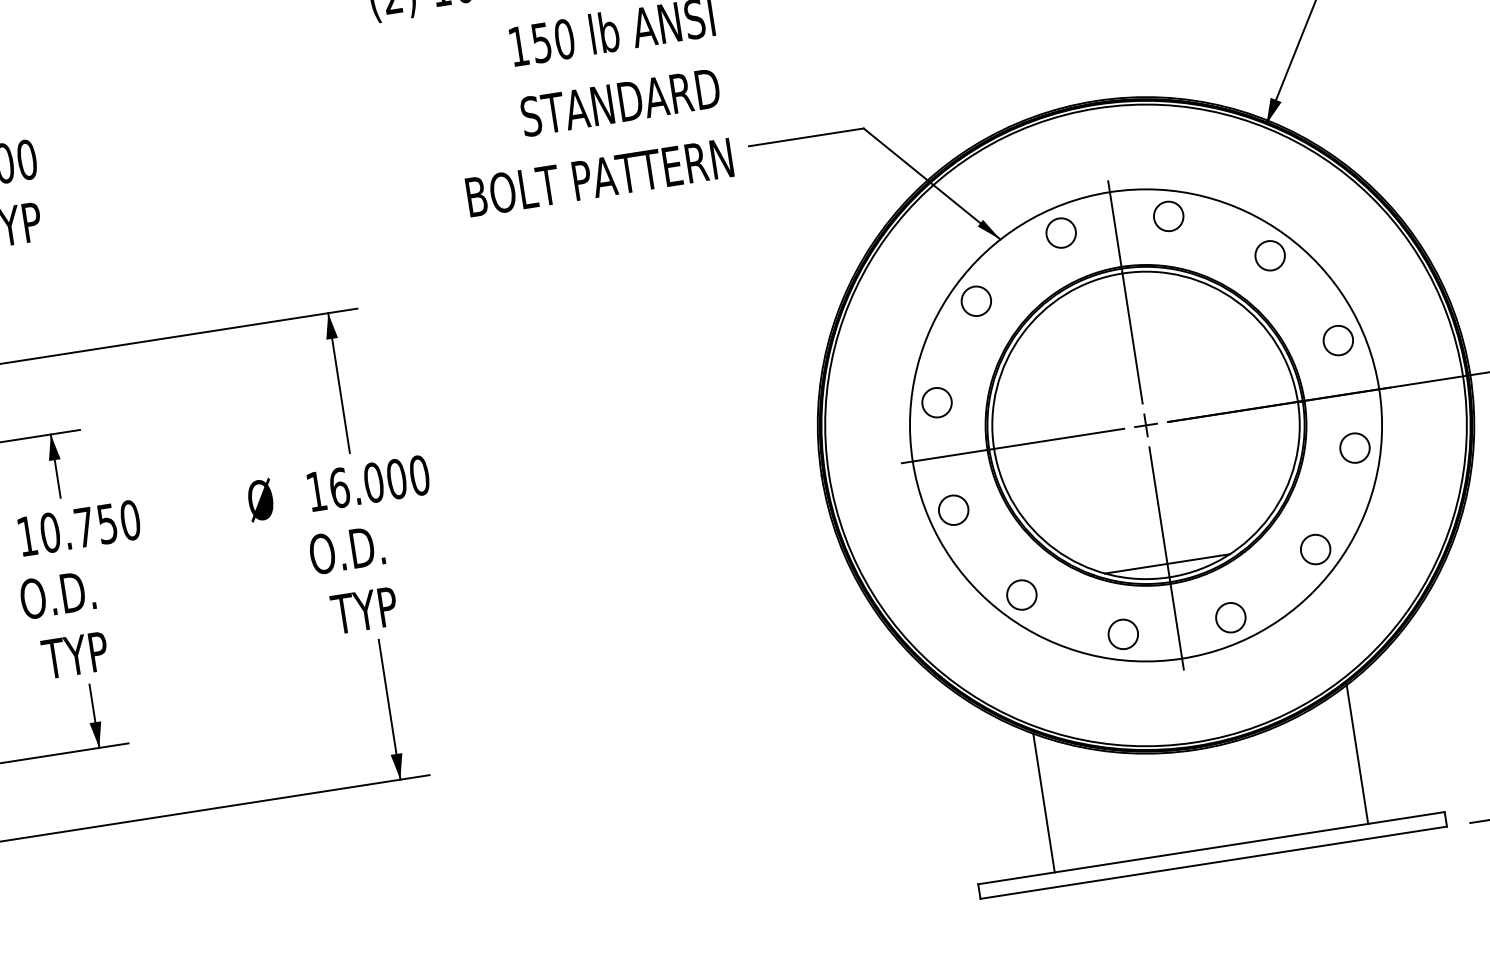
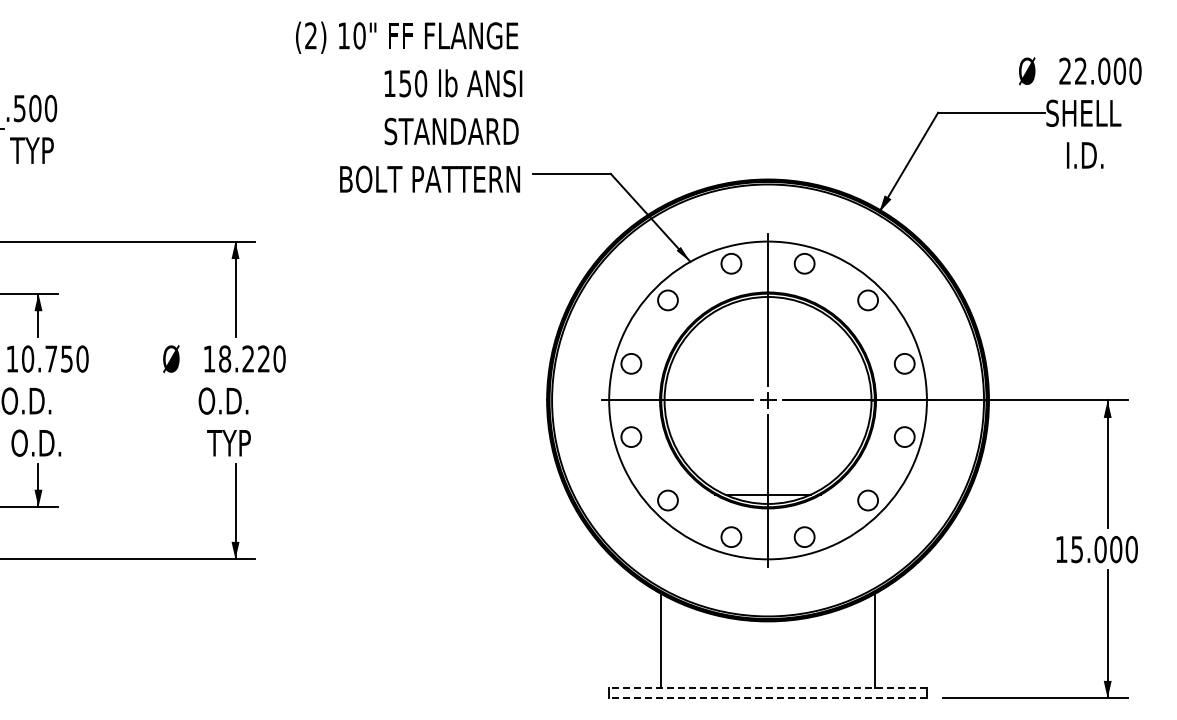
text: (367, 482) -> (244, 358), 16.000 -> 18.220
text: (80, 653) -> (35, 442), TYP -> O.D.
line: (1212, 848) -> (768, 688), solid -> dashed
line: (1214, 862) -> (768, 698), solid -> dashed

